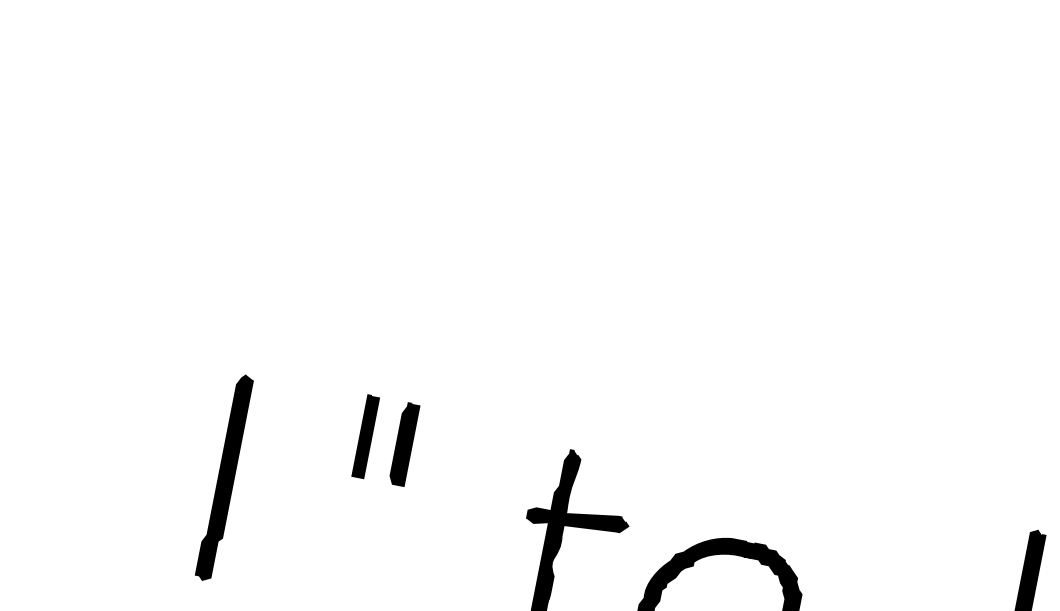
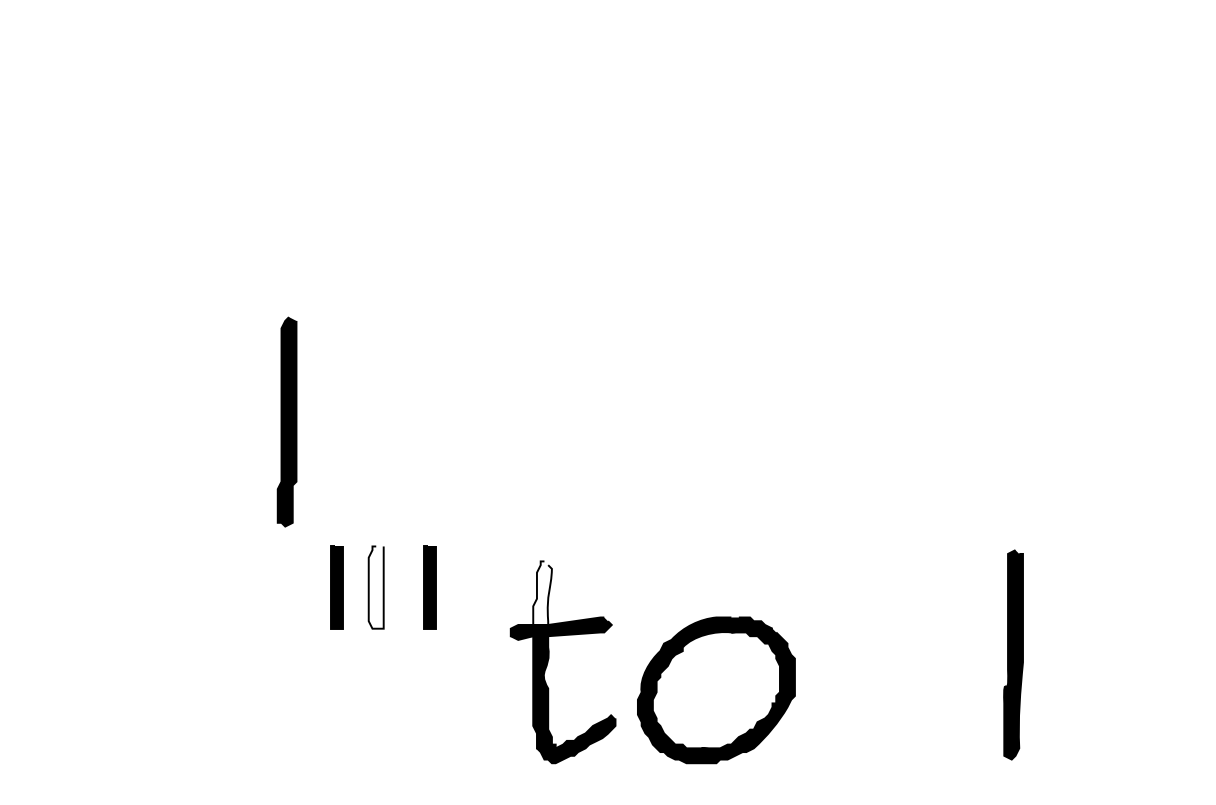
fill: (403, 444) -> (375, 587), removed
part: (456, 454) -> (429, 587), added
part: (223, 477) -> (286, 421), moved
fill: (566, 481) -> (542, 592), removed

